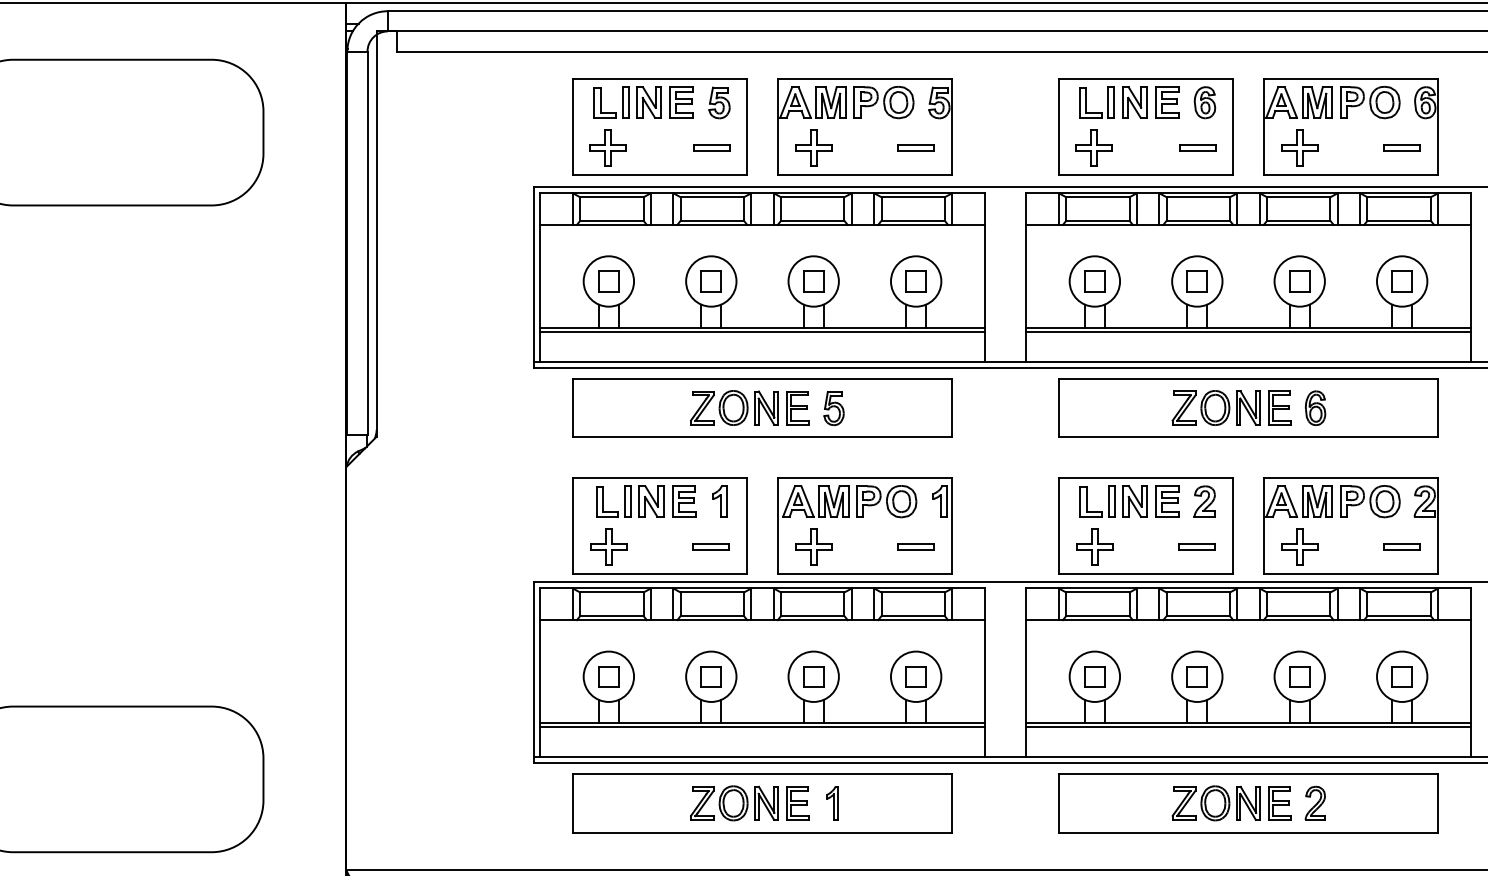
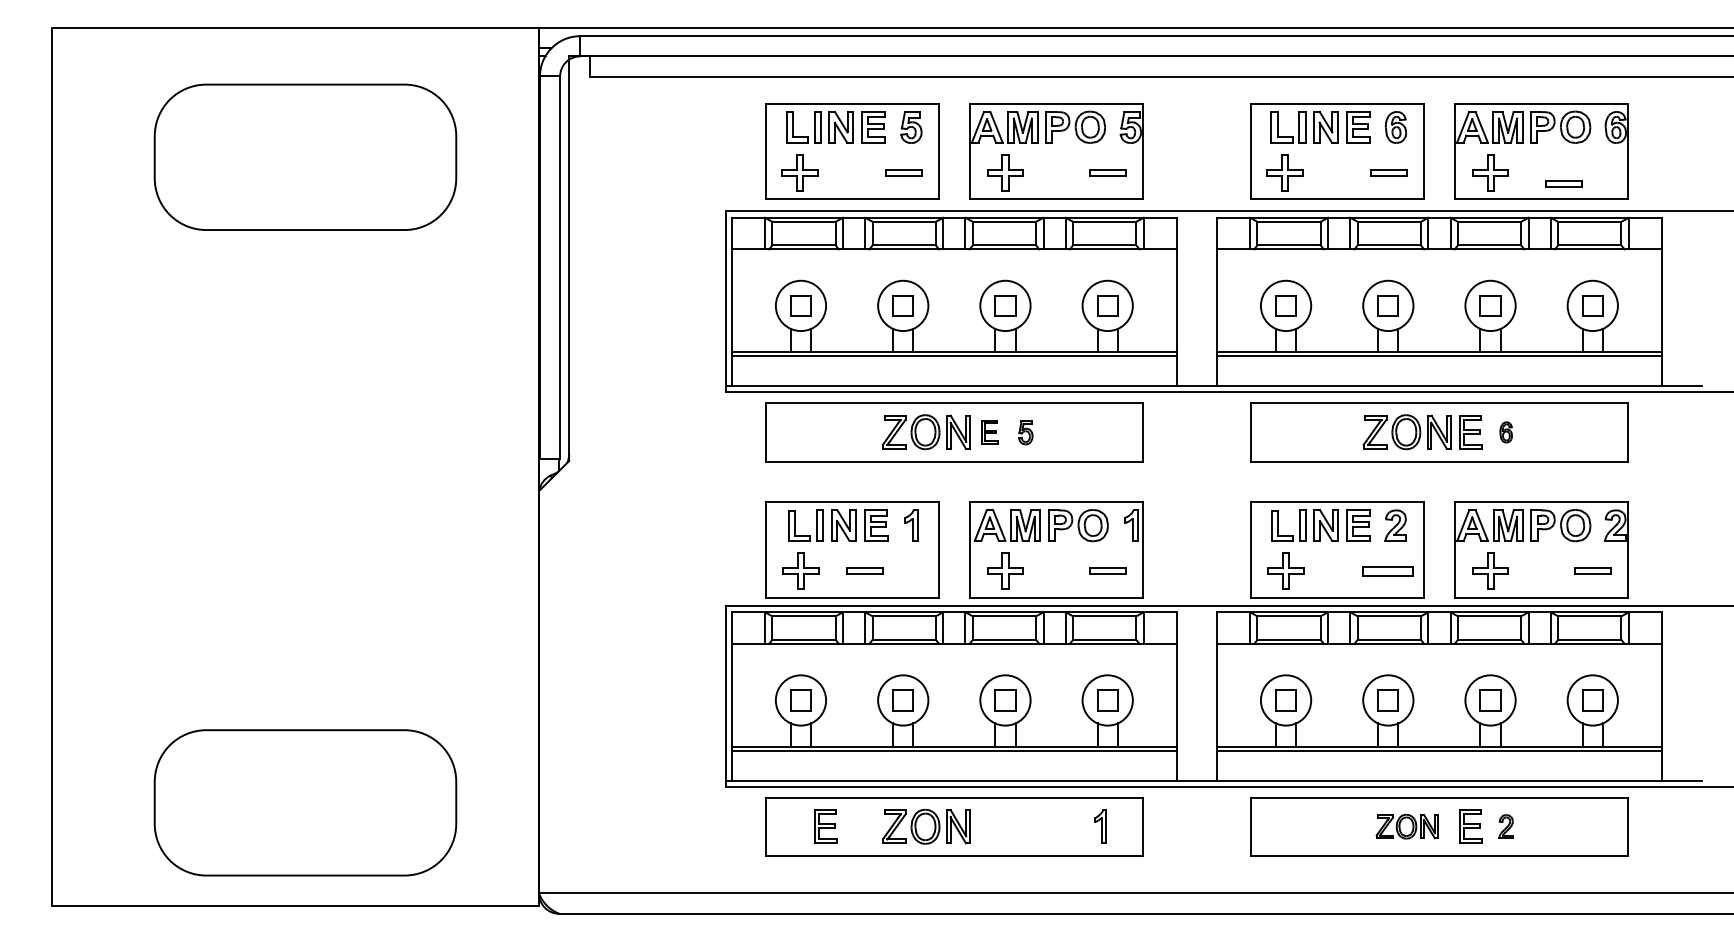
part: (1401, 147) -> (1563, 183), moved
part: (797, 408) -> (989, 432), size x0.7
part: (833, 408) -> (1025, 432), size x0.7
part: (1314, 408) -> (1505, 432), size x0.6
part: (710, 546) -> (864, 570), moved
part: (1196, 546) -> (1387, 570), size x1.4
part: (797, 803) -> (825, 826), moved
part: (832, 803) -> (1100, 826), moved
part: (1215, 803) -> (1406, 826), size x0.7
part: (1314, 803) -> (1505, 826), size x0.7

